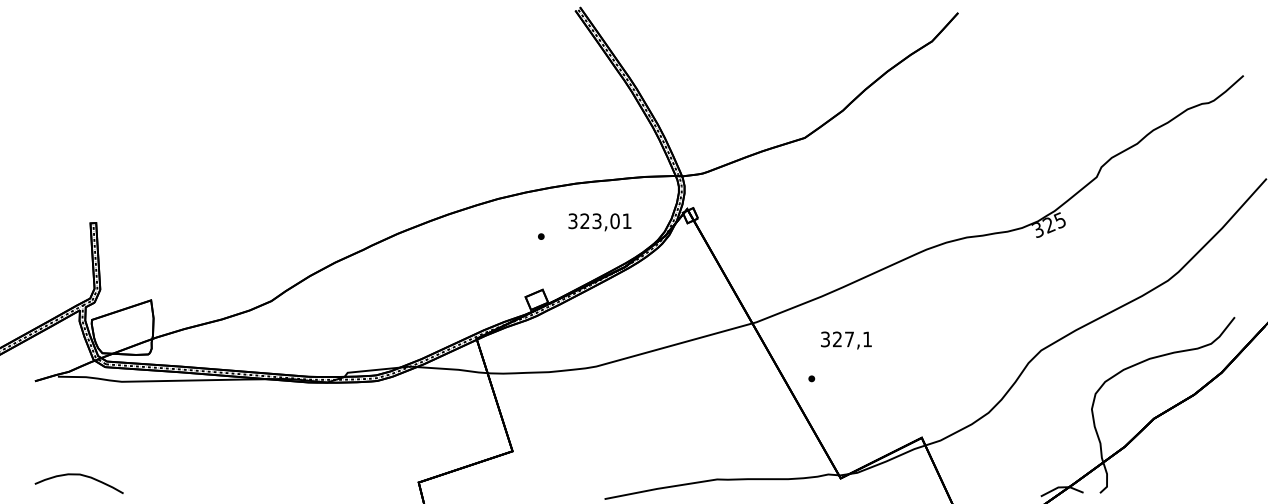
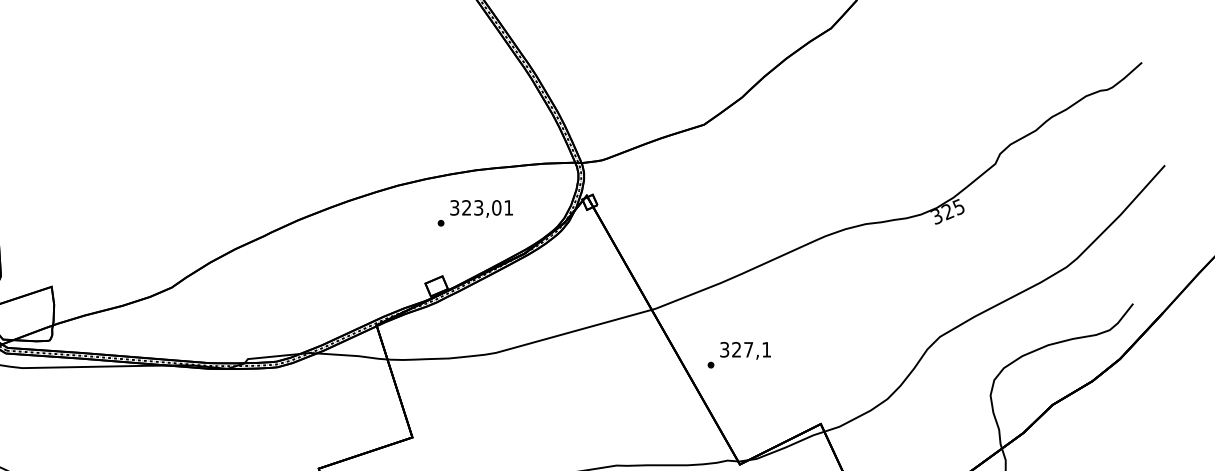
text: (599, 222) -> (481, 209), moved
text: (846, 340) -> (745, 350), moved

